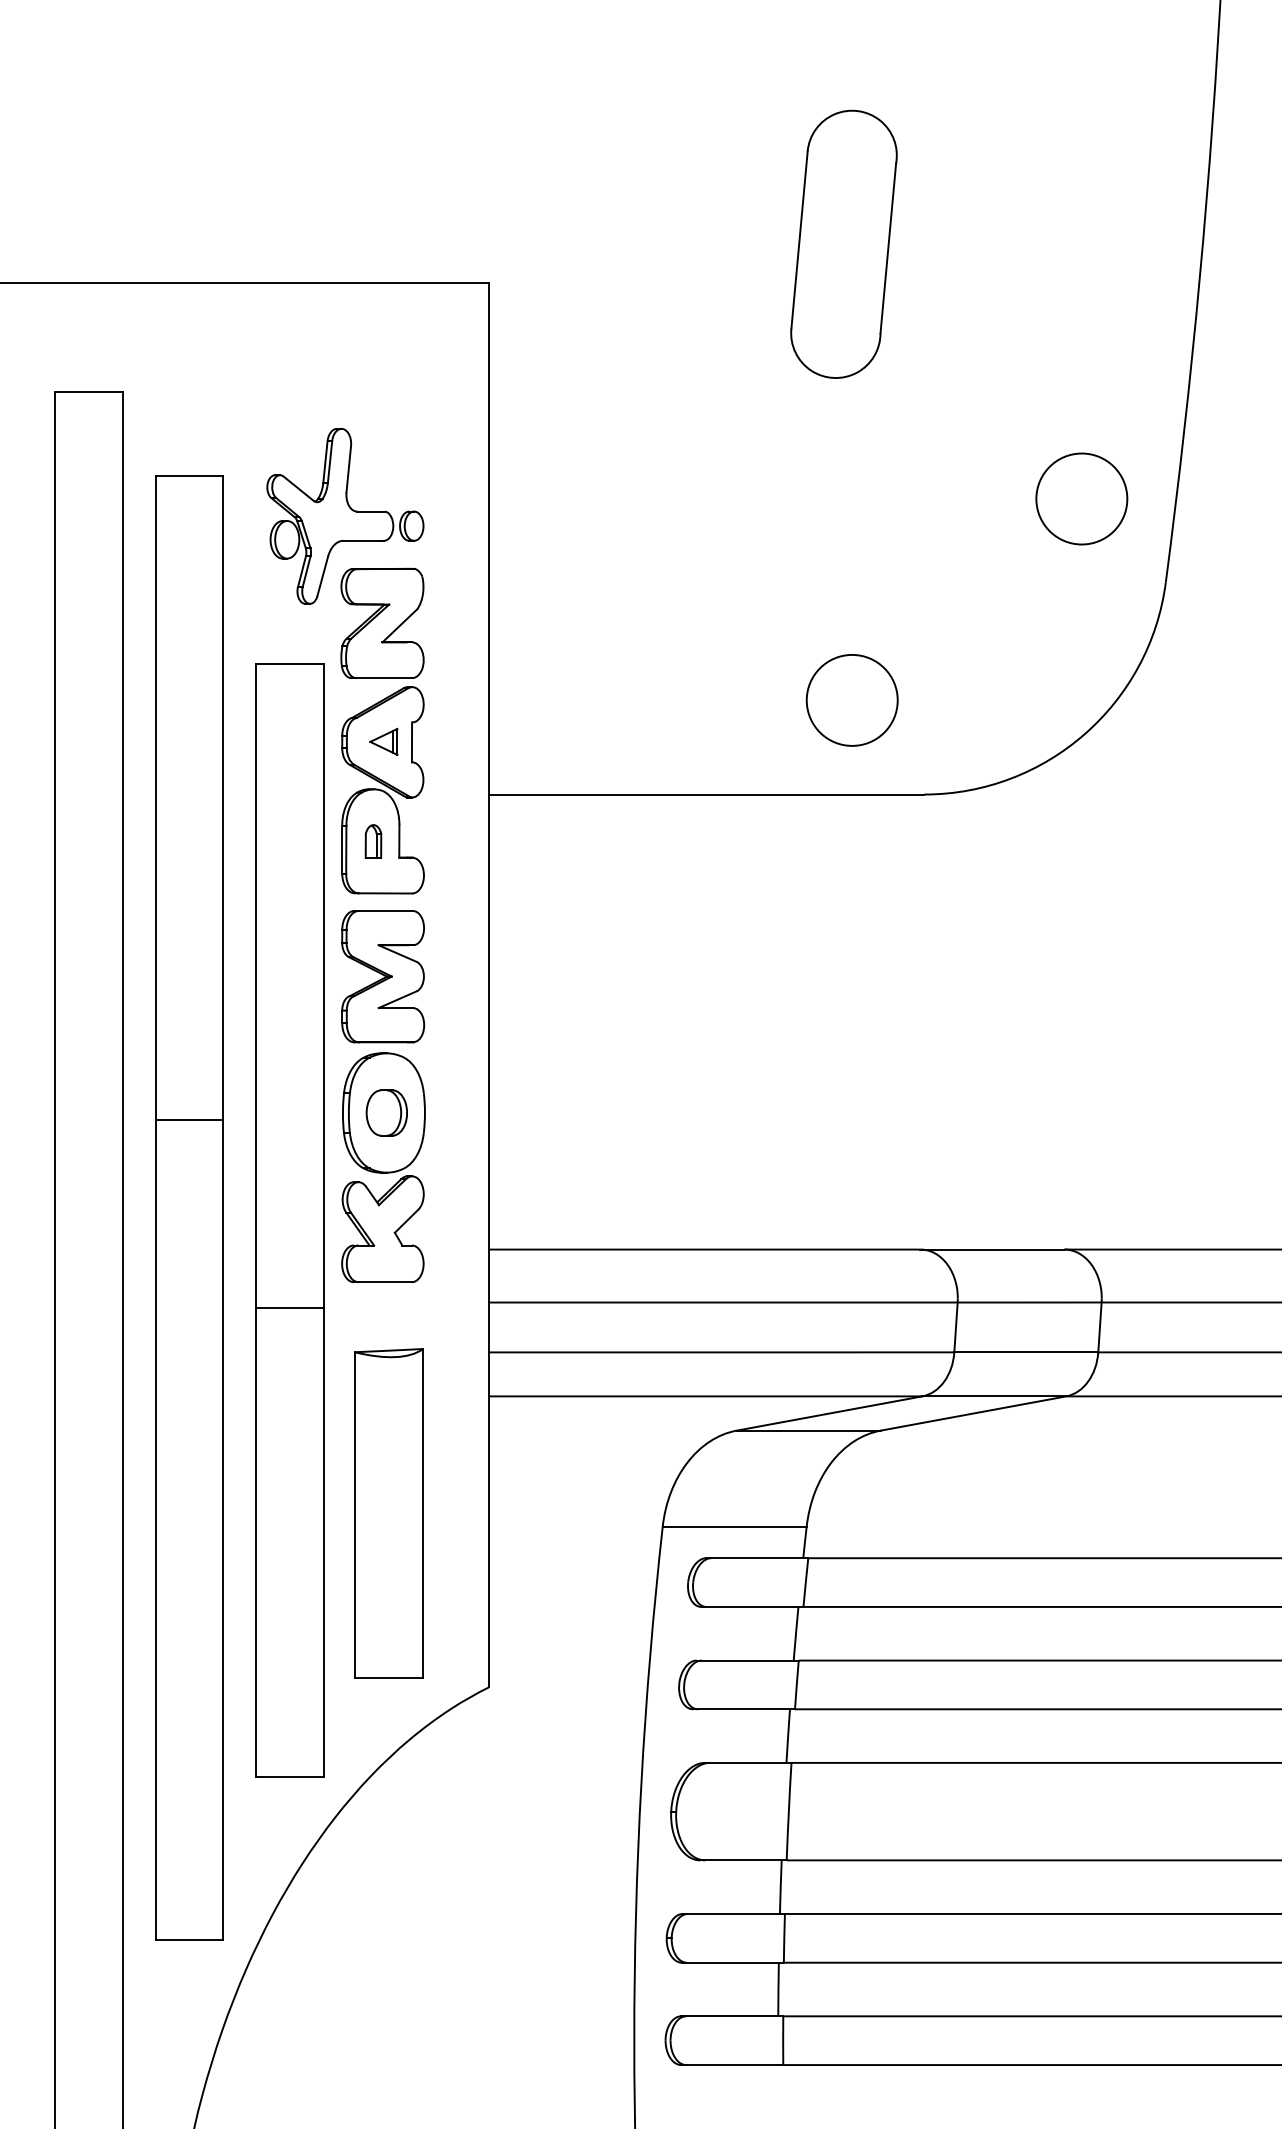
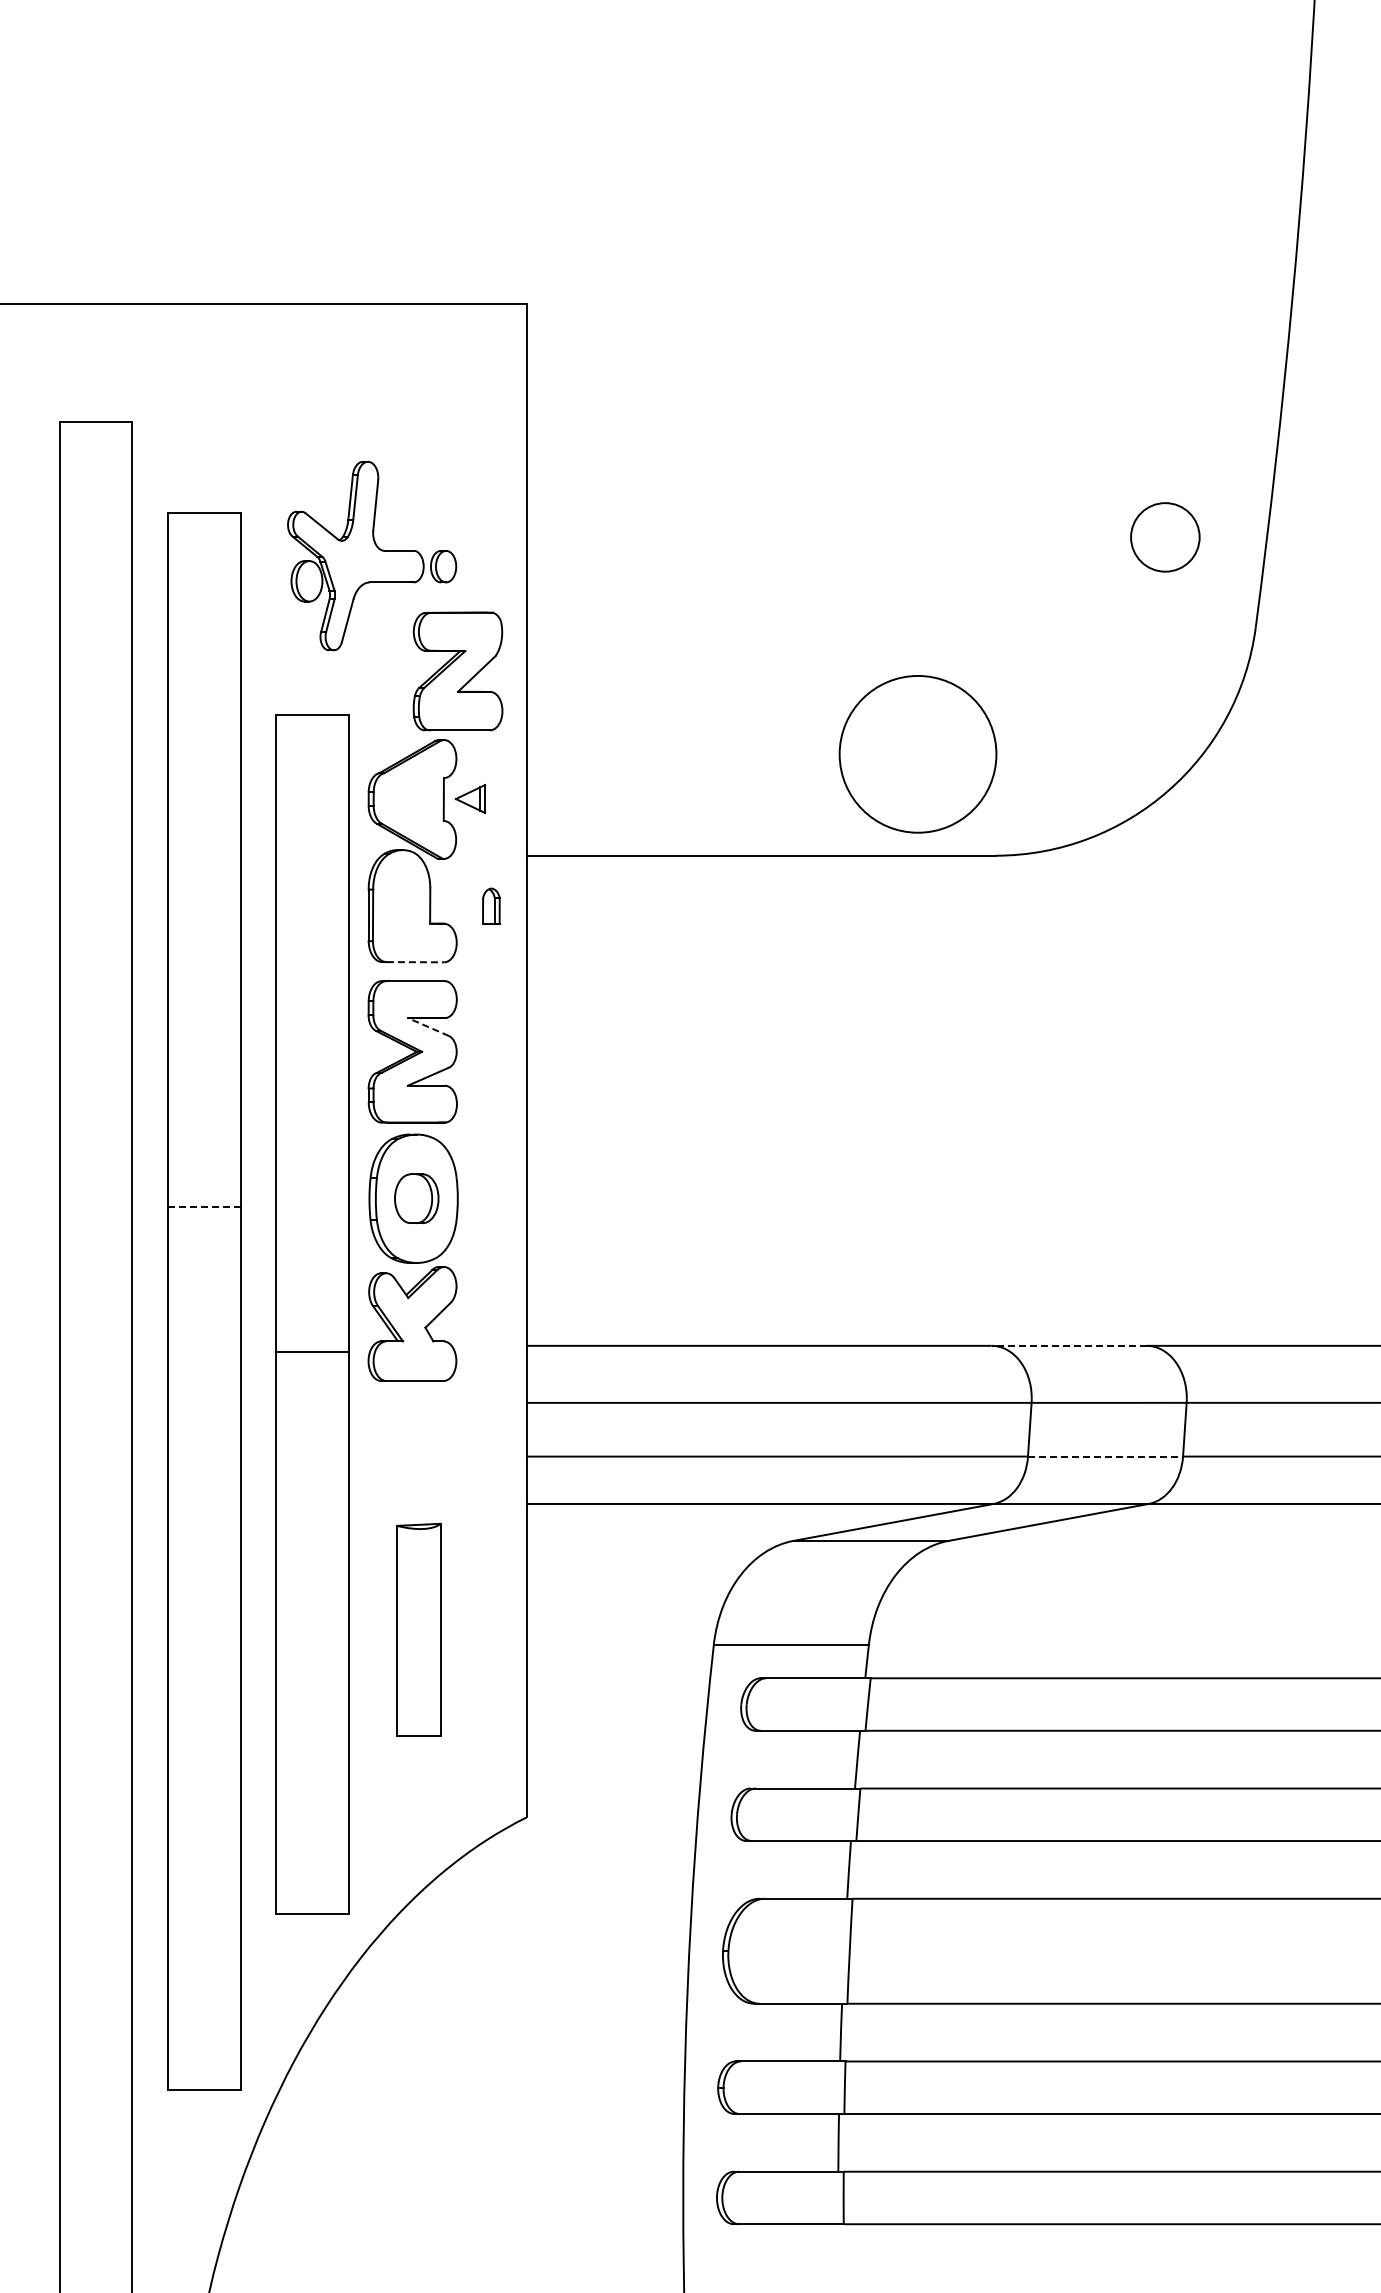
part: (843, 243) -> (908, 262), removed
circle: (1081, 499) -> (1165, 537), size x0.7
part: (381, 623) -> (457, 671), moved
circle: (852, 700) -> (918, 754), size x1.6
part: (383, 742) -> (470, 799), moved
part: (373, 840) -> (491, 905), moved
line: (385, 893) -> (415, 962), solid -> dashed
line: (397, 954) -> (428, 1027), solid -> dashed
line: (189, 1120) -> (204, 1206), solid -> dashed
line: (992, 1249) -> (1069, 1345), solid -> dashed
line: (289, 1307) -> (311, 1351), moved
line: (1026, 1352) -> (1105, 1456), solid -> dashed
part: (388, 1512) -> (418, 1629), size x0.6

